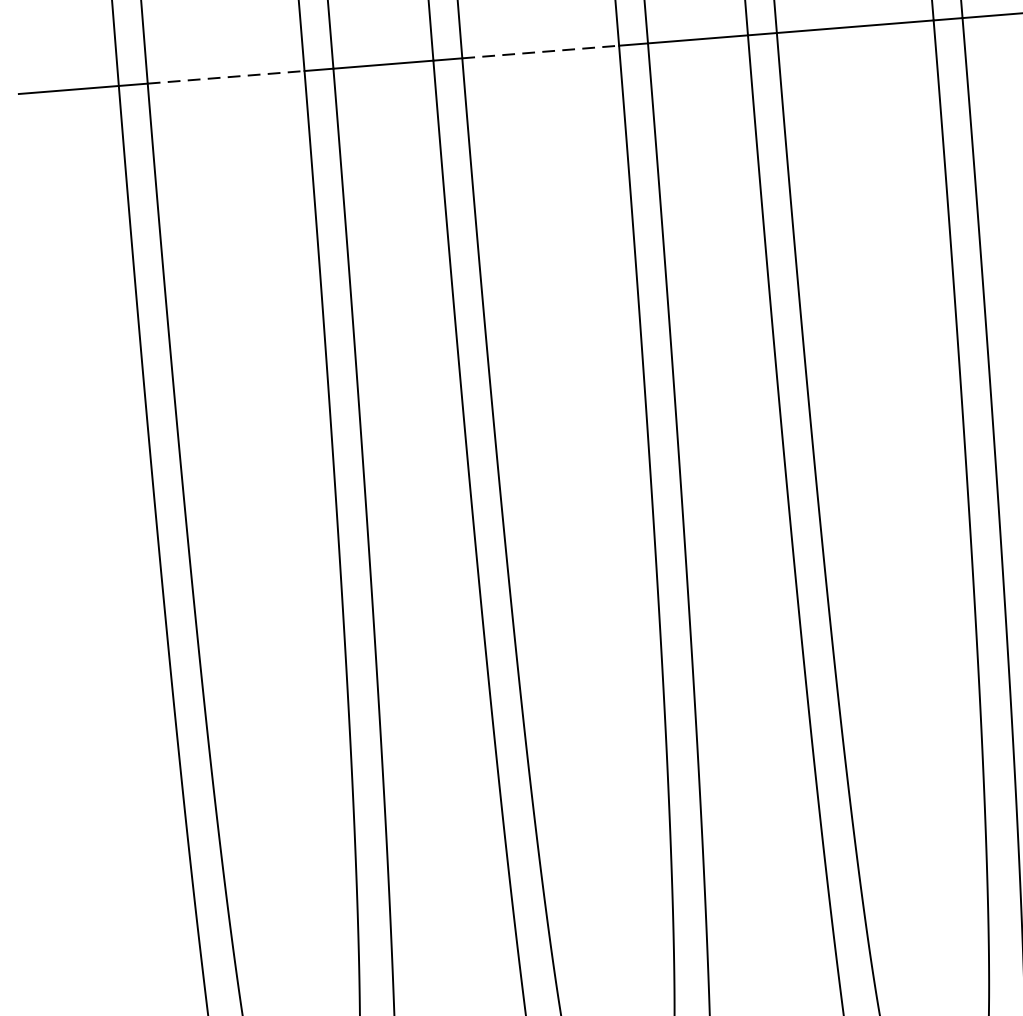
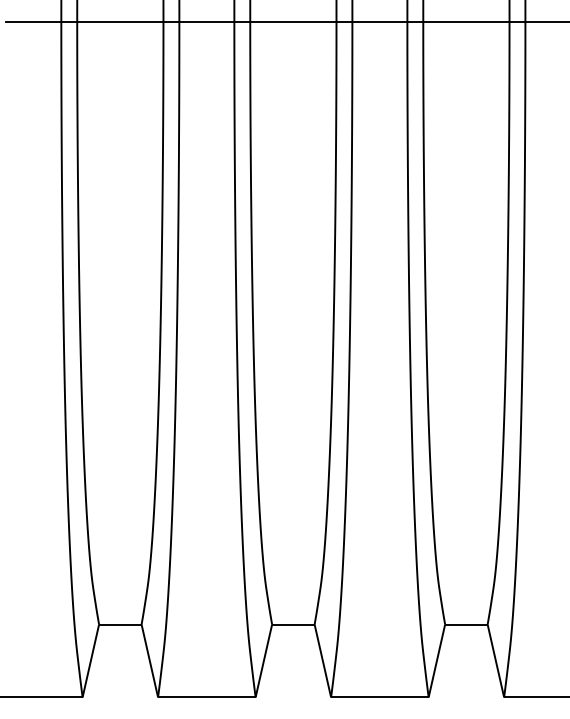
line: (540, 51) -> (293, 21), dashed -> solid
line: (226, 77) -> (120, 21), dashed -> solid

